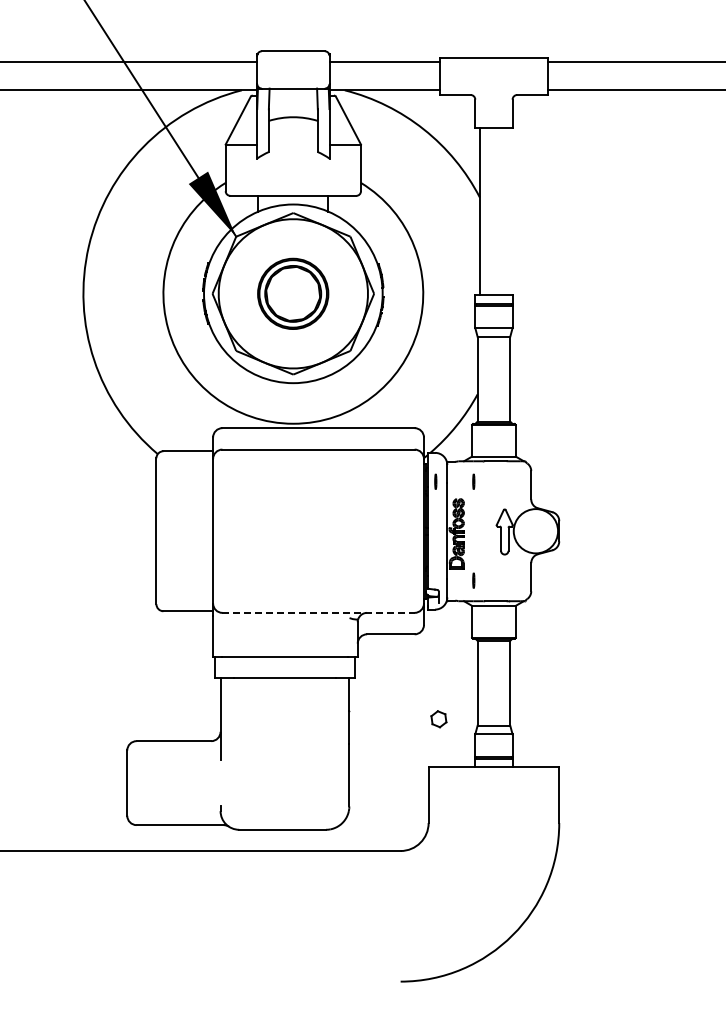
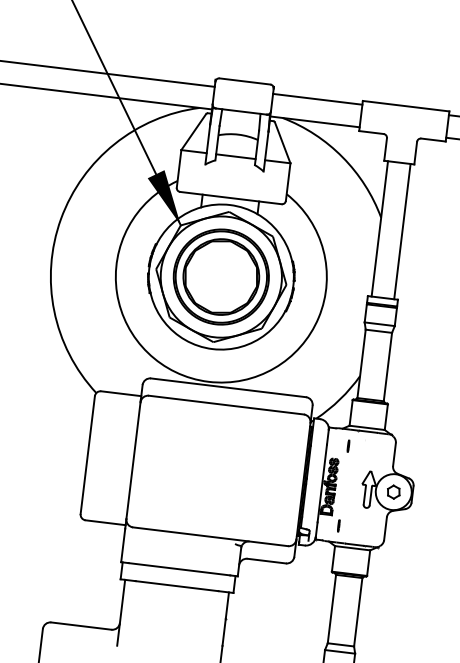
line: (292, 144) -> (235, 156), added
line: (507, 211) -> (402, 231), added
part: (292, 293) -> (220, 276), size x1.67
line: (435, 481) -> (317, 442), removed
line: (319, 612) -> (211, 536), dashed -> solid
part: (438, 719) -> (393, 492), moved

